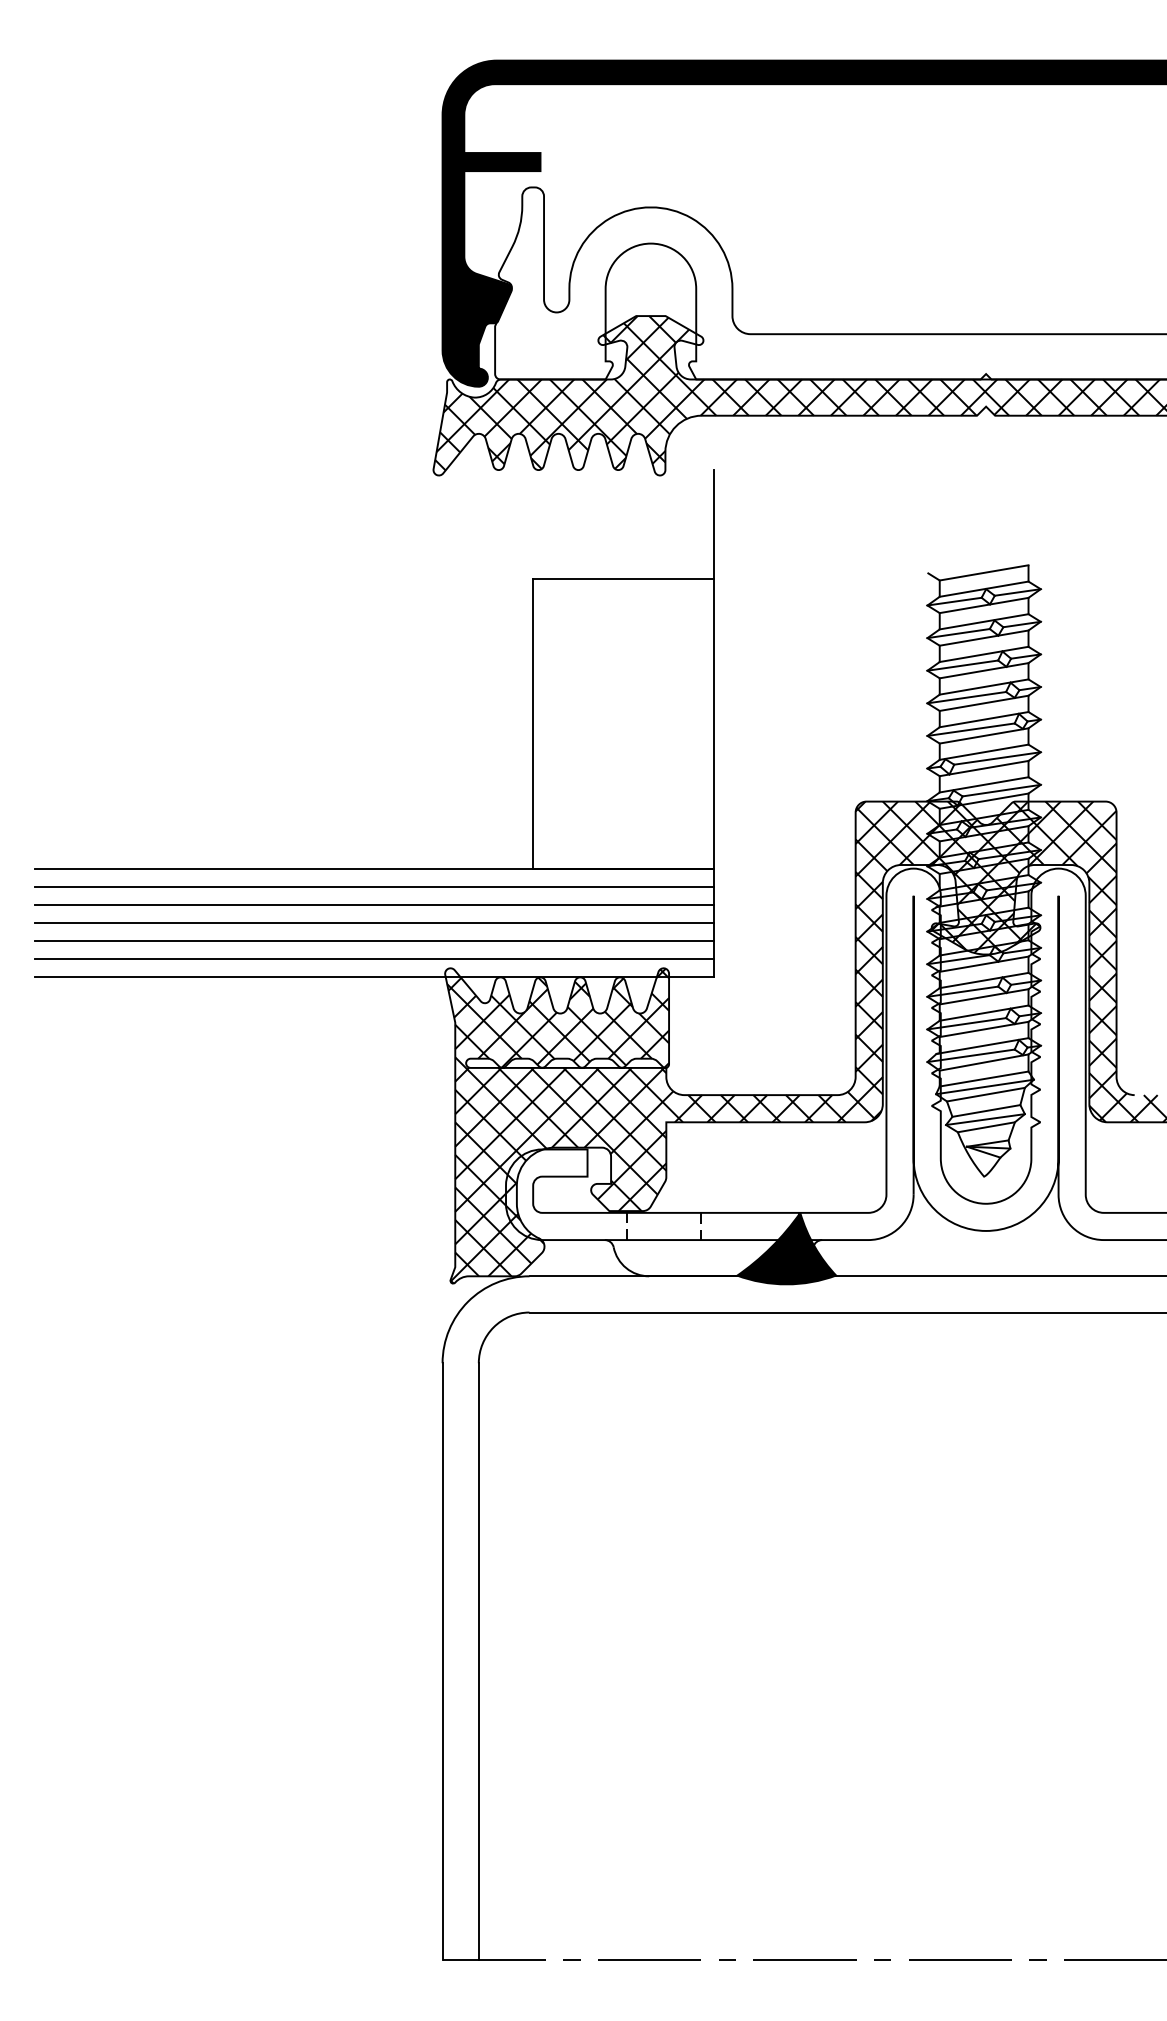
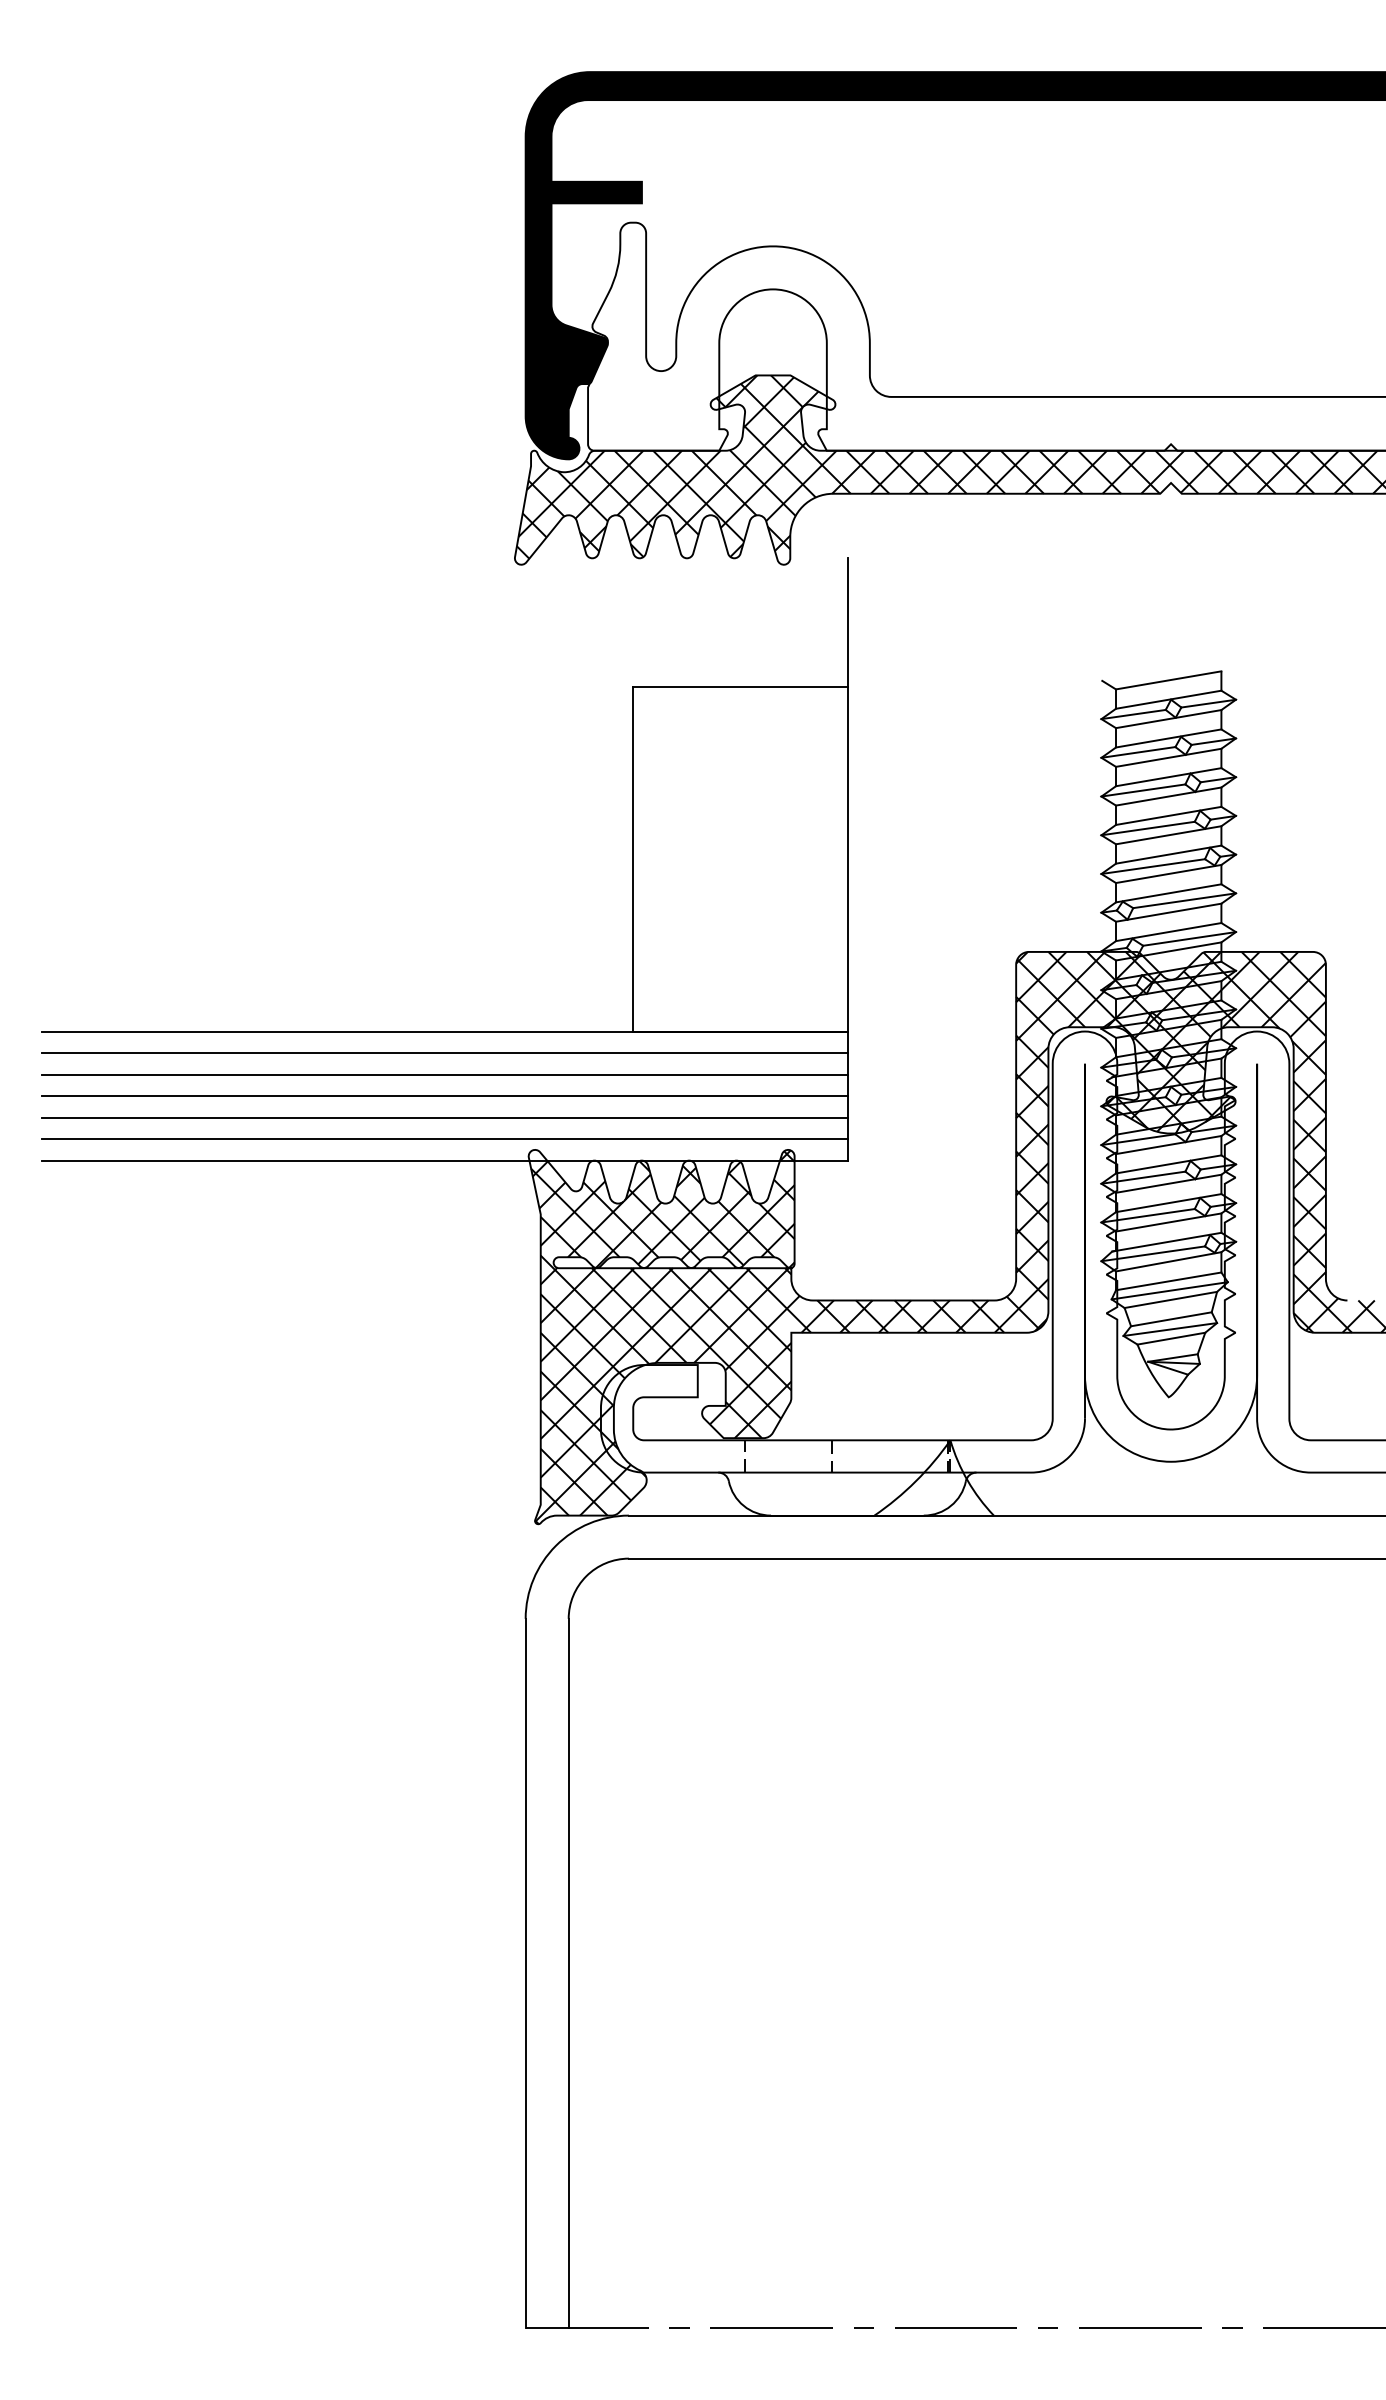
fill: (786, 1248) -> (934, 1482), removed

